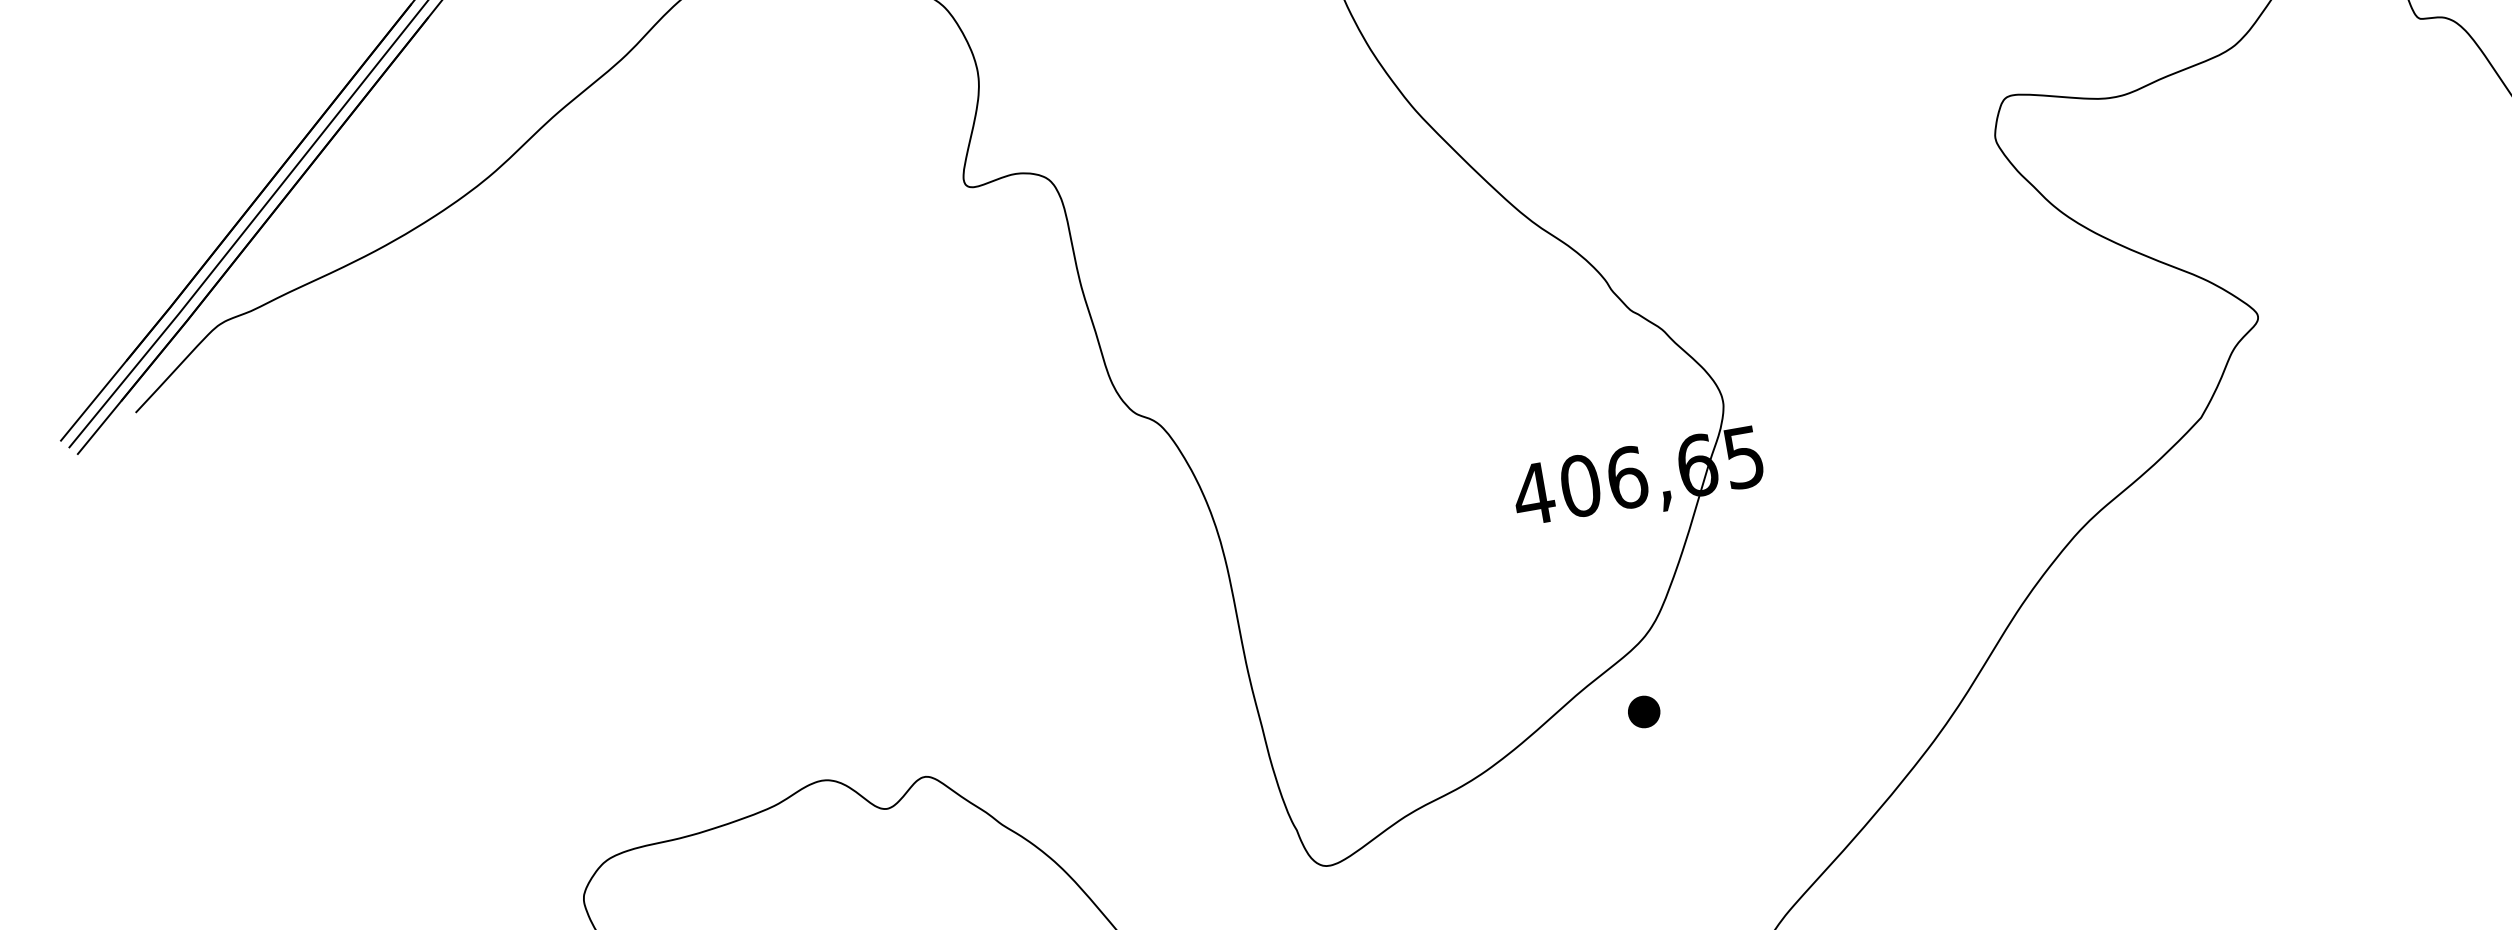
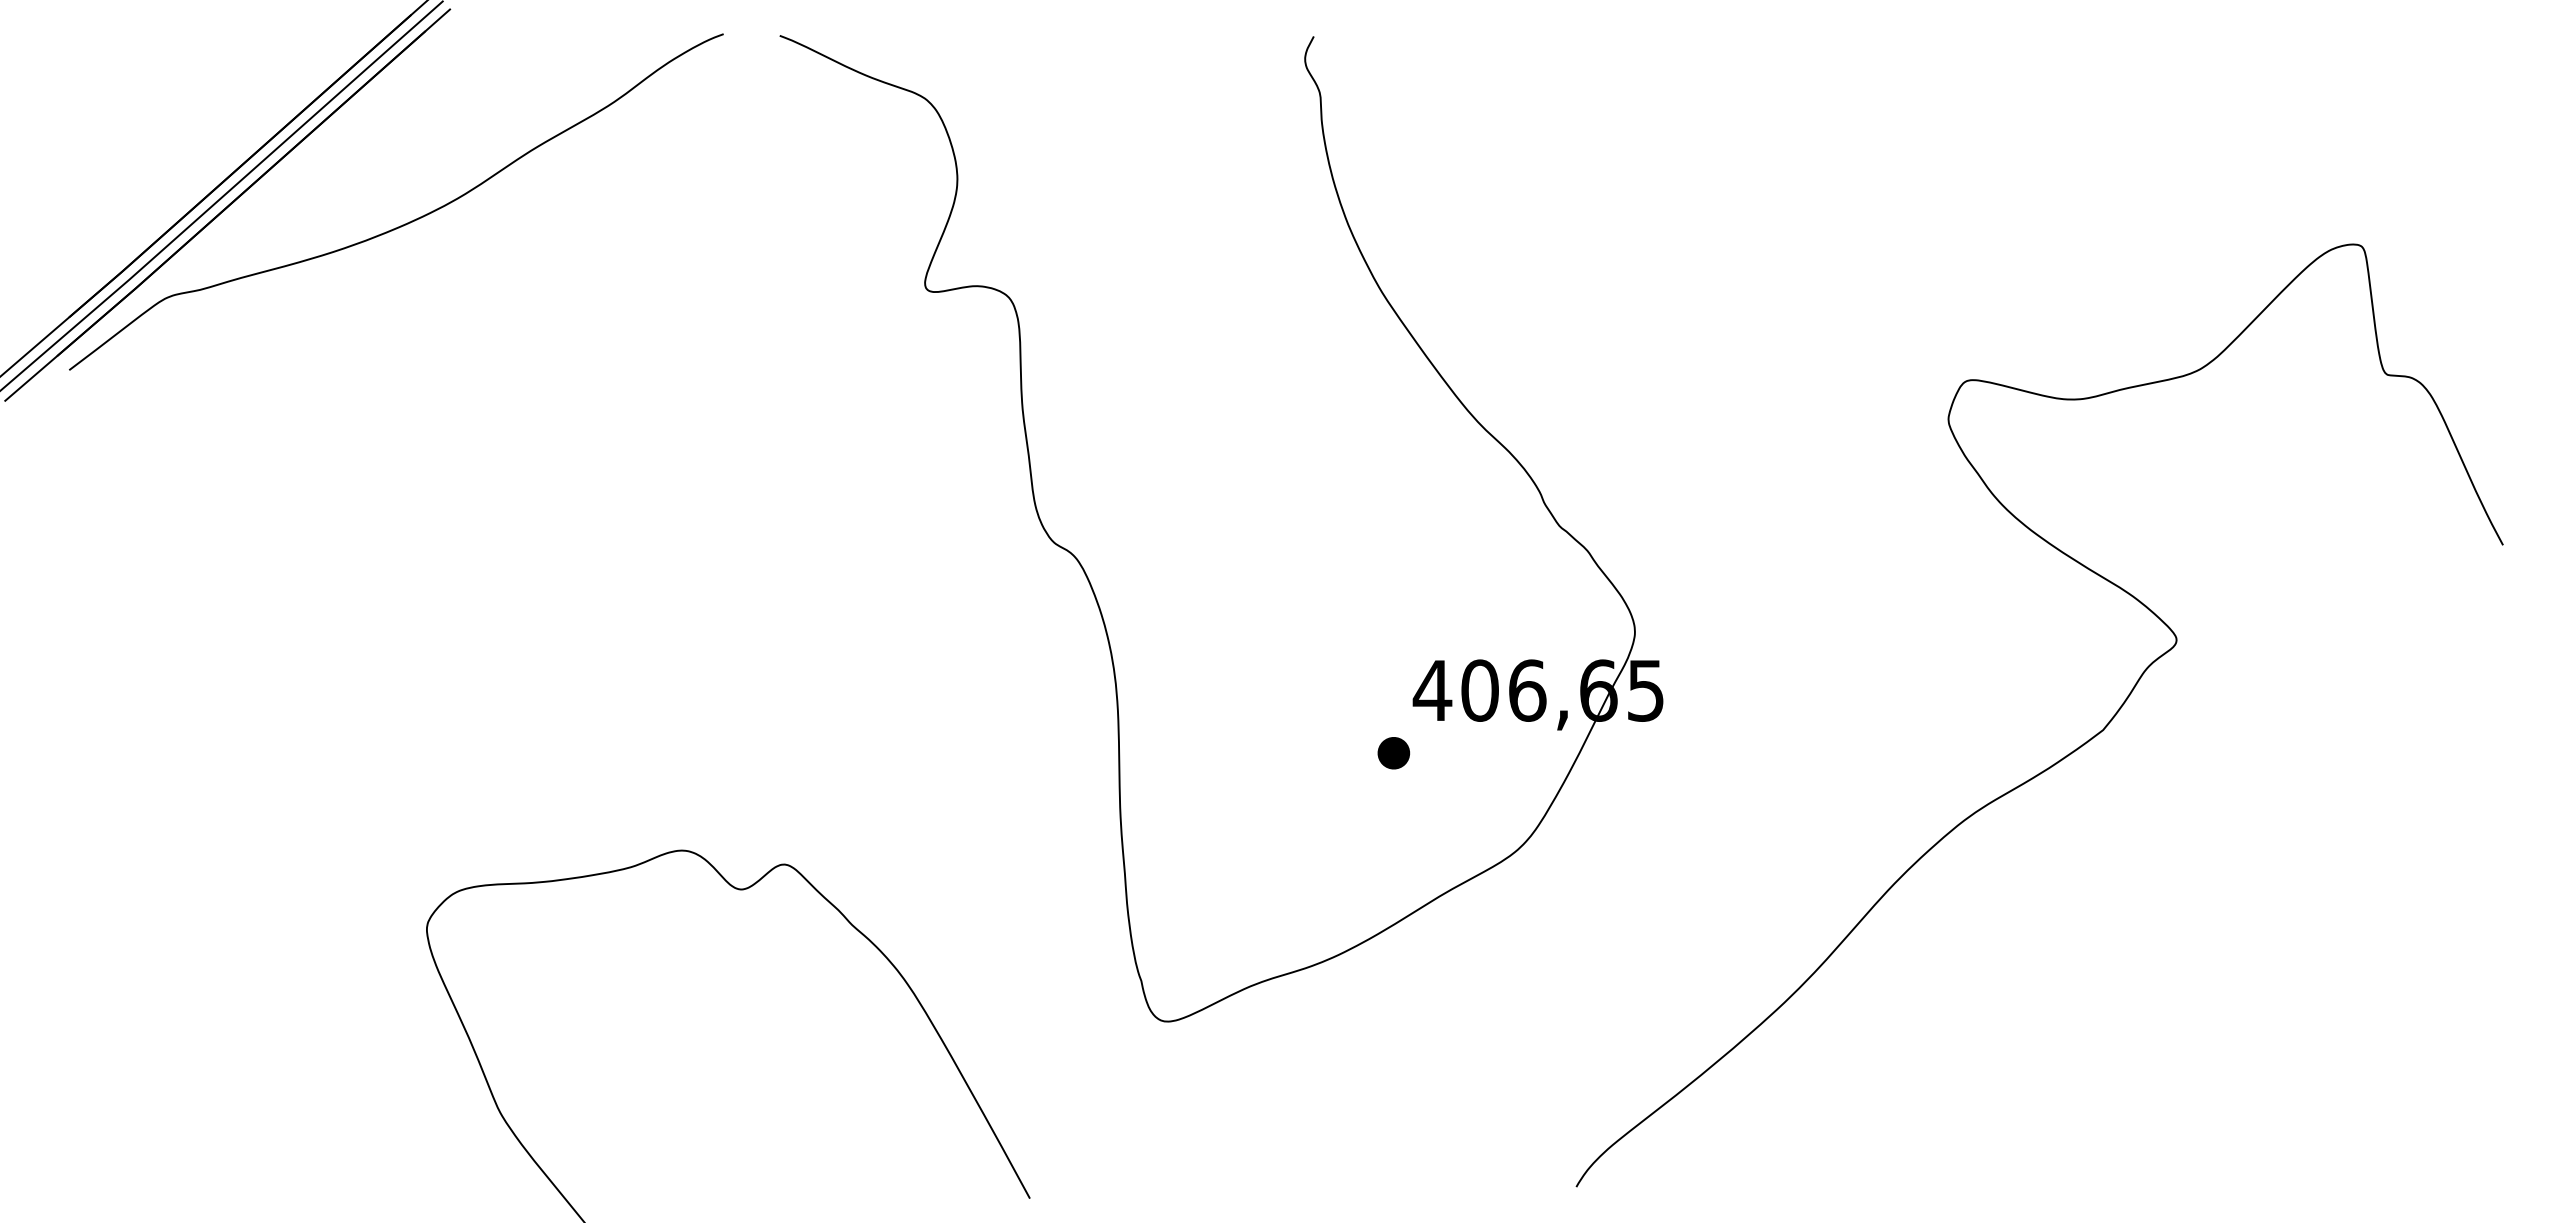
part: (1643, 712) -> (1393, 753), moved

